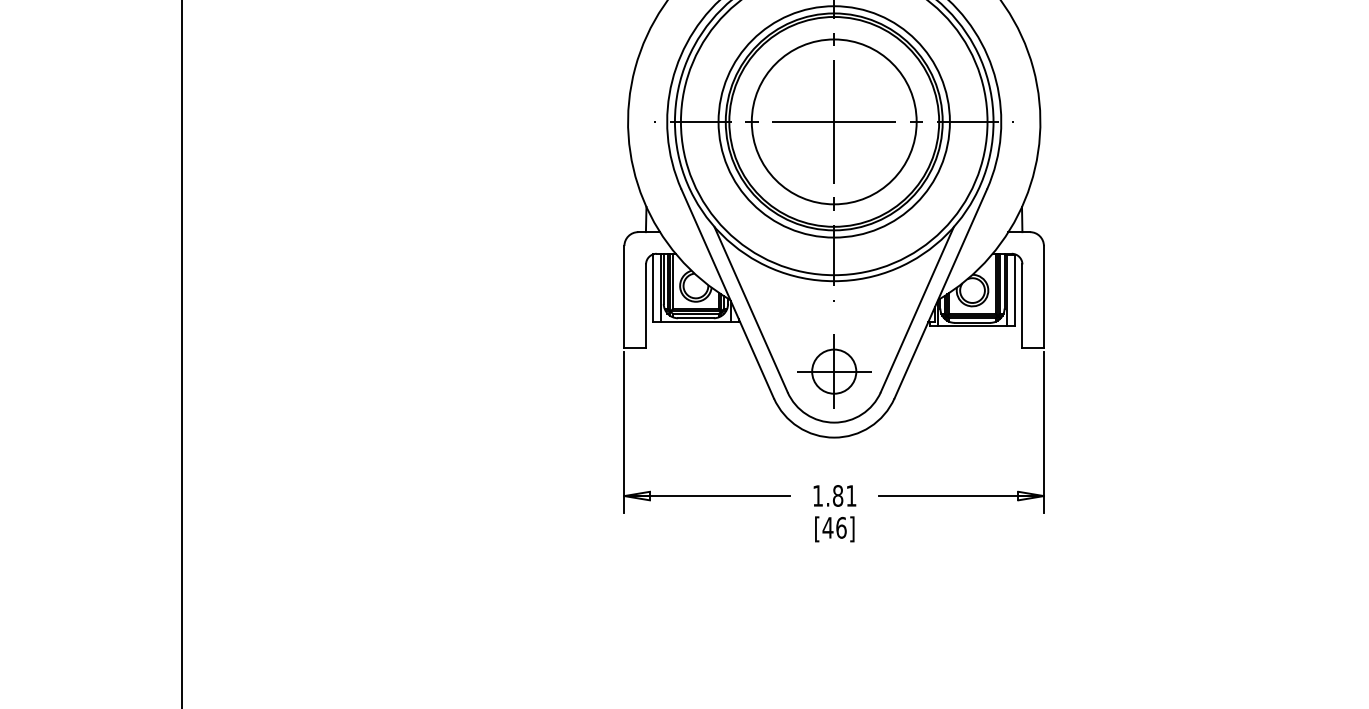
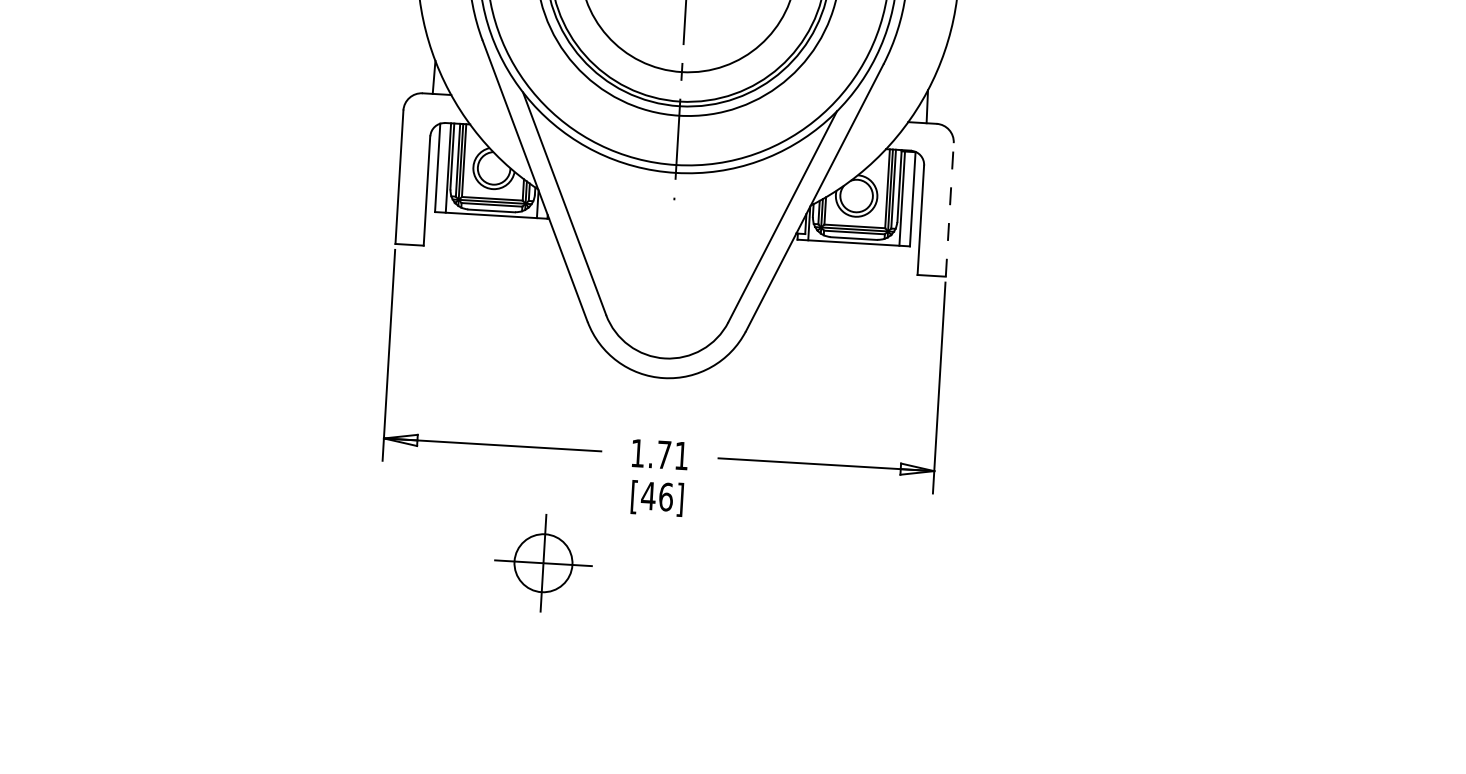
line: (1043, 296) -> (949, 209), solid -> dashed
part: (834, 371) -> (543, 563), moved
text: (838, 495) -> (664, 454), 1.81 -> 1.71

